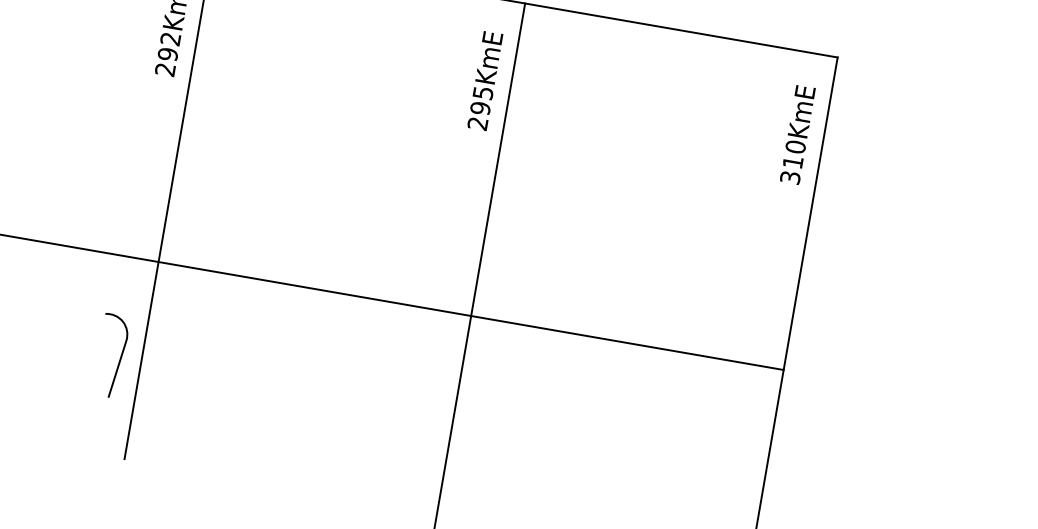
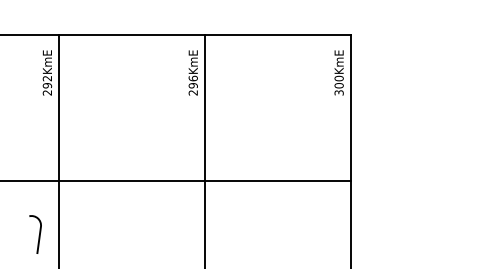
text: (481, 92) -> (192, 78), 295KmE -> 296KmE
text: (791, 161) -> (338, 85), 310KmE -> 300KmE
curve: (117, 358) -> (38, 235), moved

